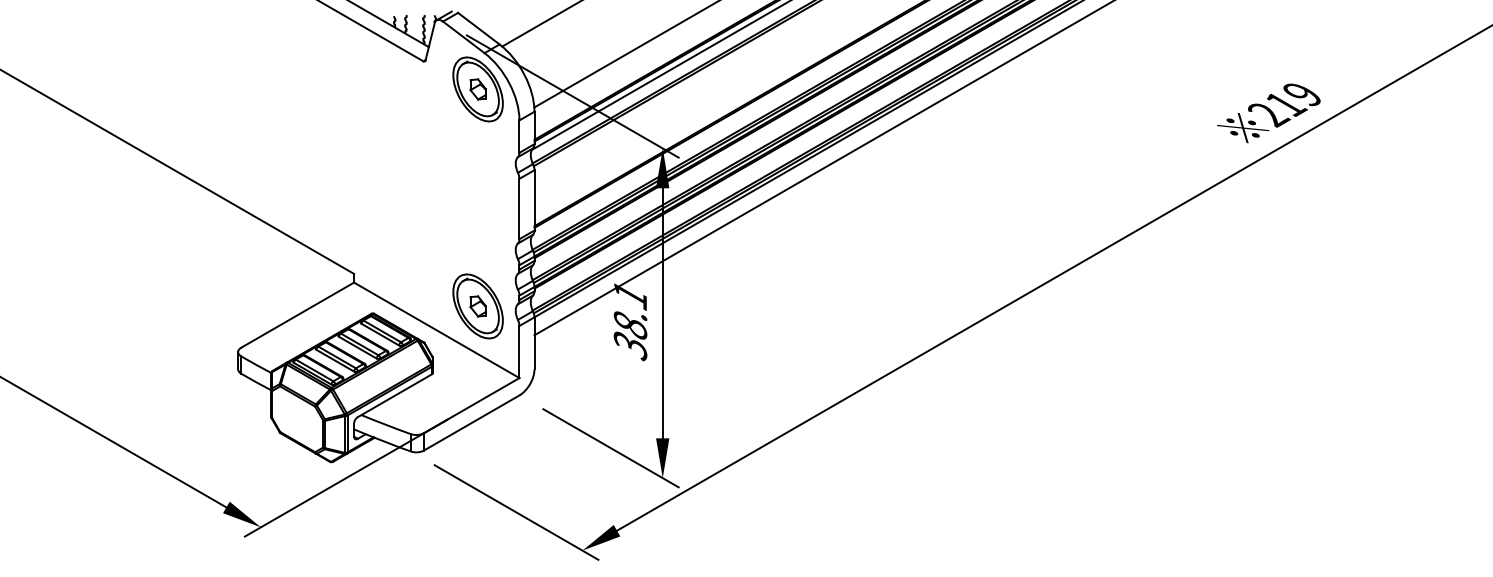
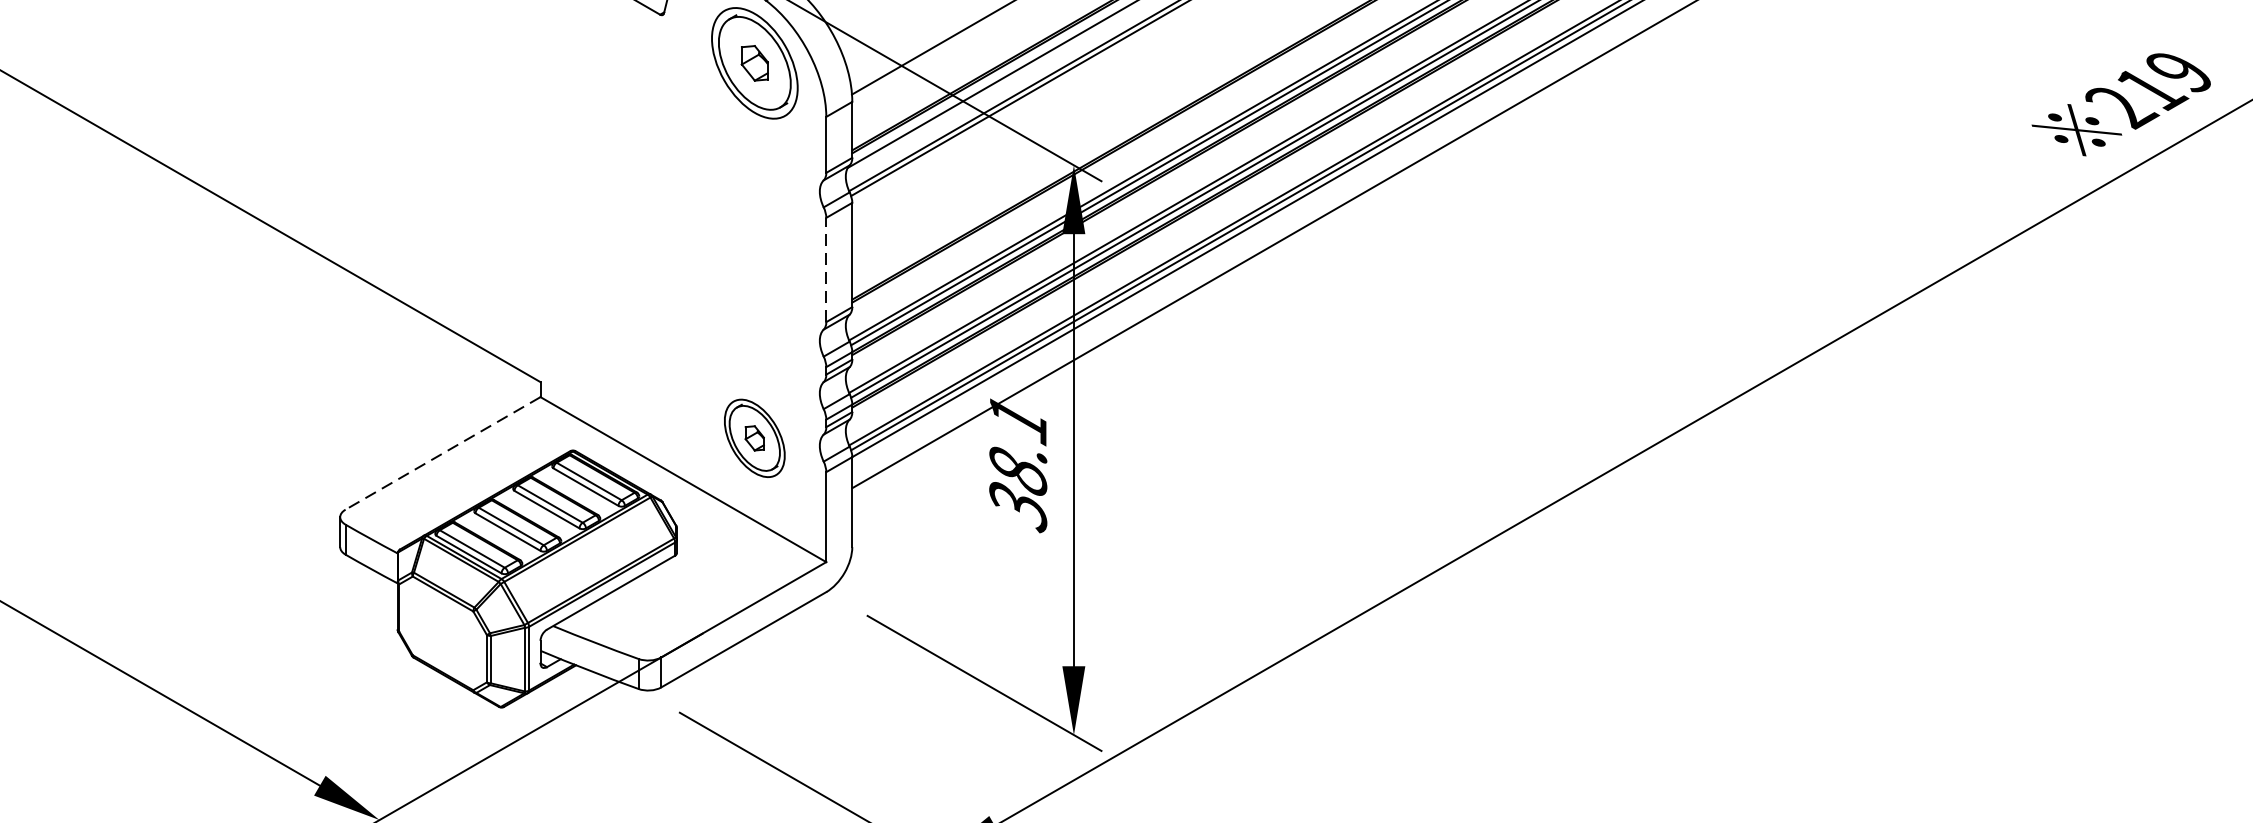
line: (519, 208) -> (826, 269), solid -> dashed
part: (477, 306) -> (753, 438), size x0.7
line: (297, 315) -> (442, 453), solid -> dashed

